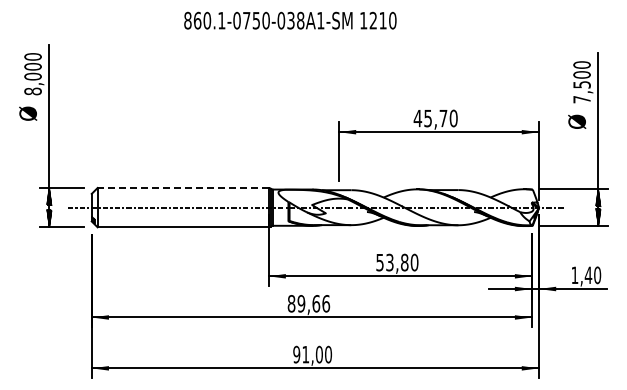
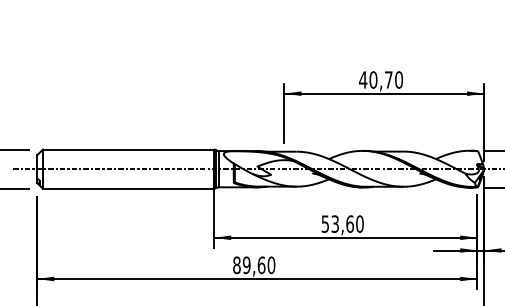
text: (428, 118) -> (373, 80), 45,70 -> 40,70
line: (183, 188) -> (128, 150), dashed -> solid
text: (404, 262) -> (349, 224), 53,80 -> 53,60
text: (326, 303) -> (271, 265), 89,66 -> 89,60

